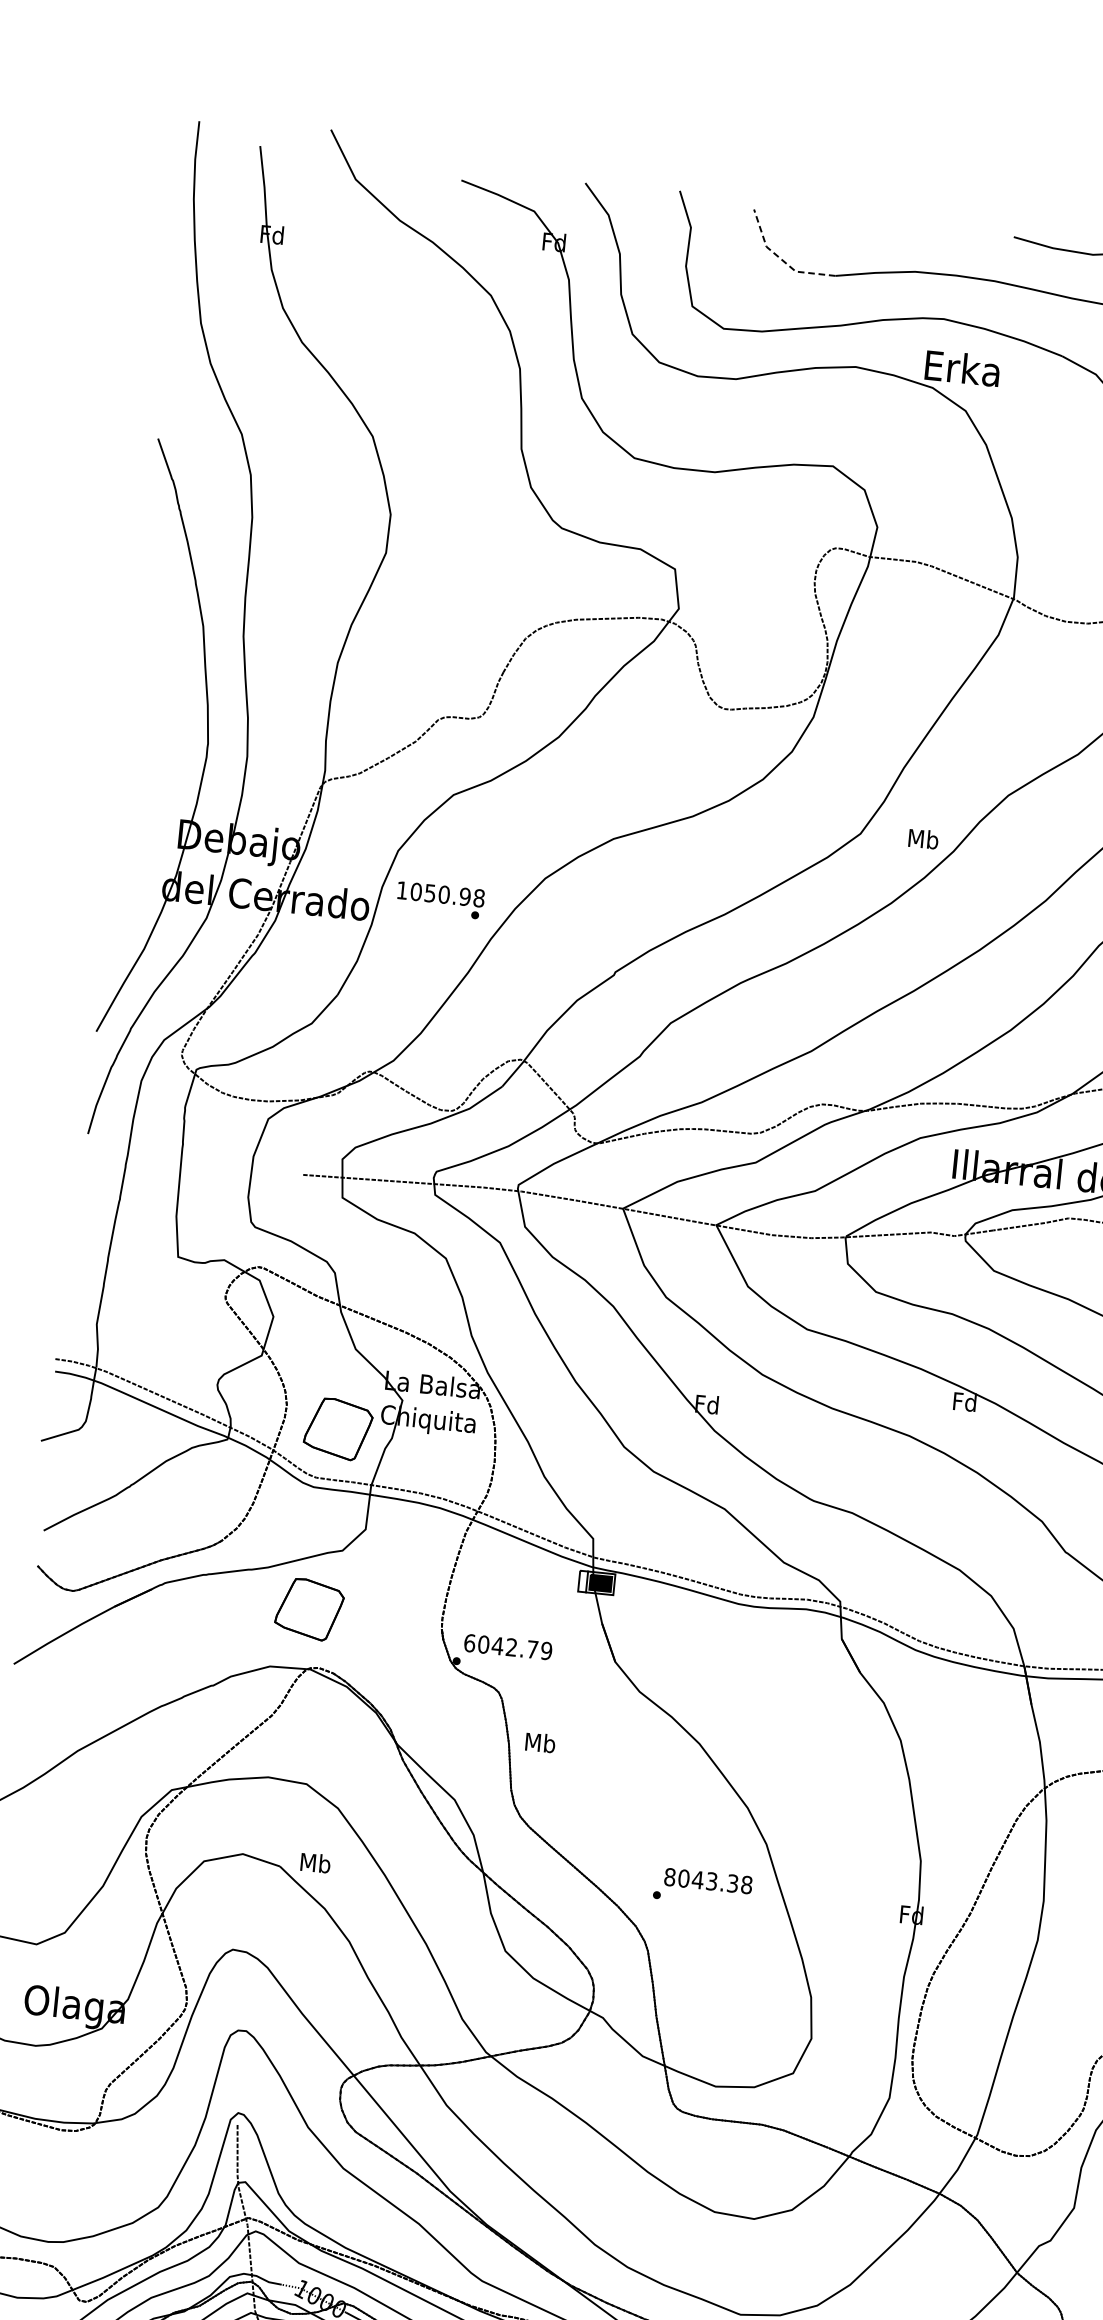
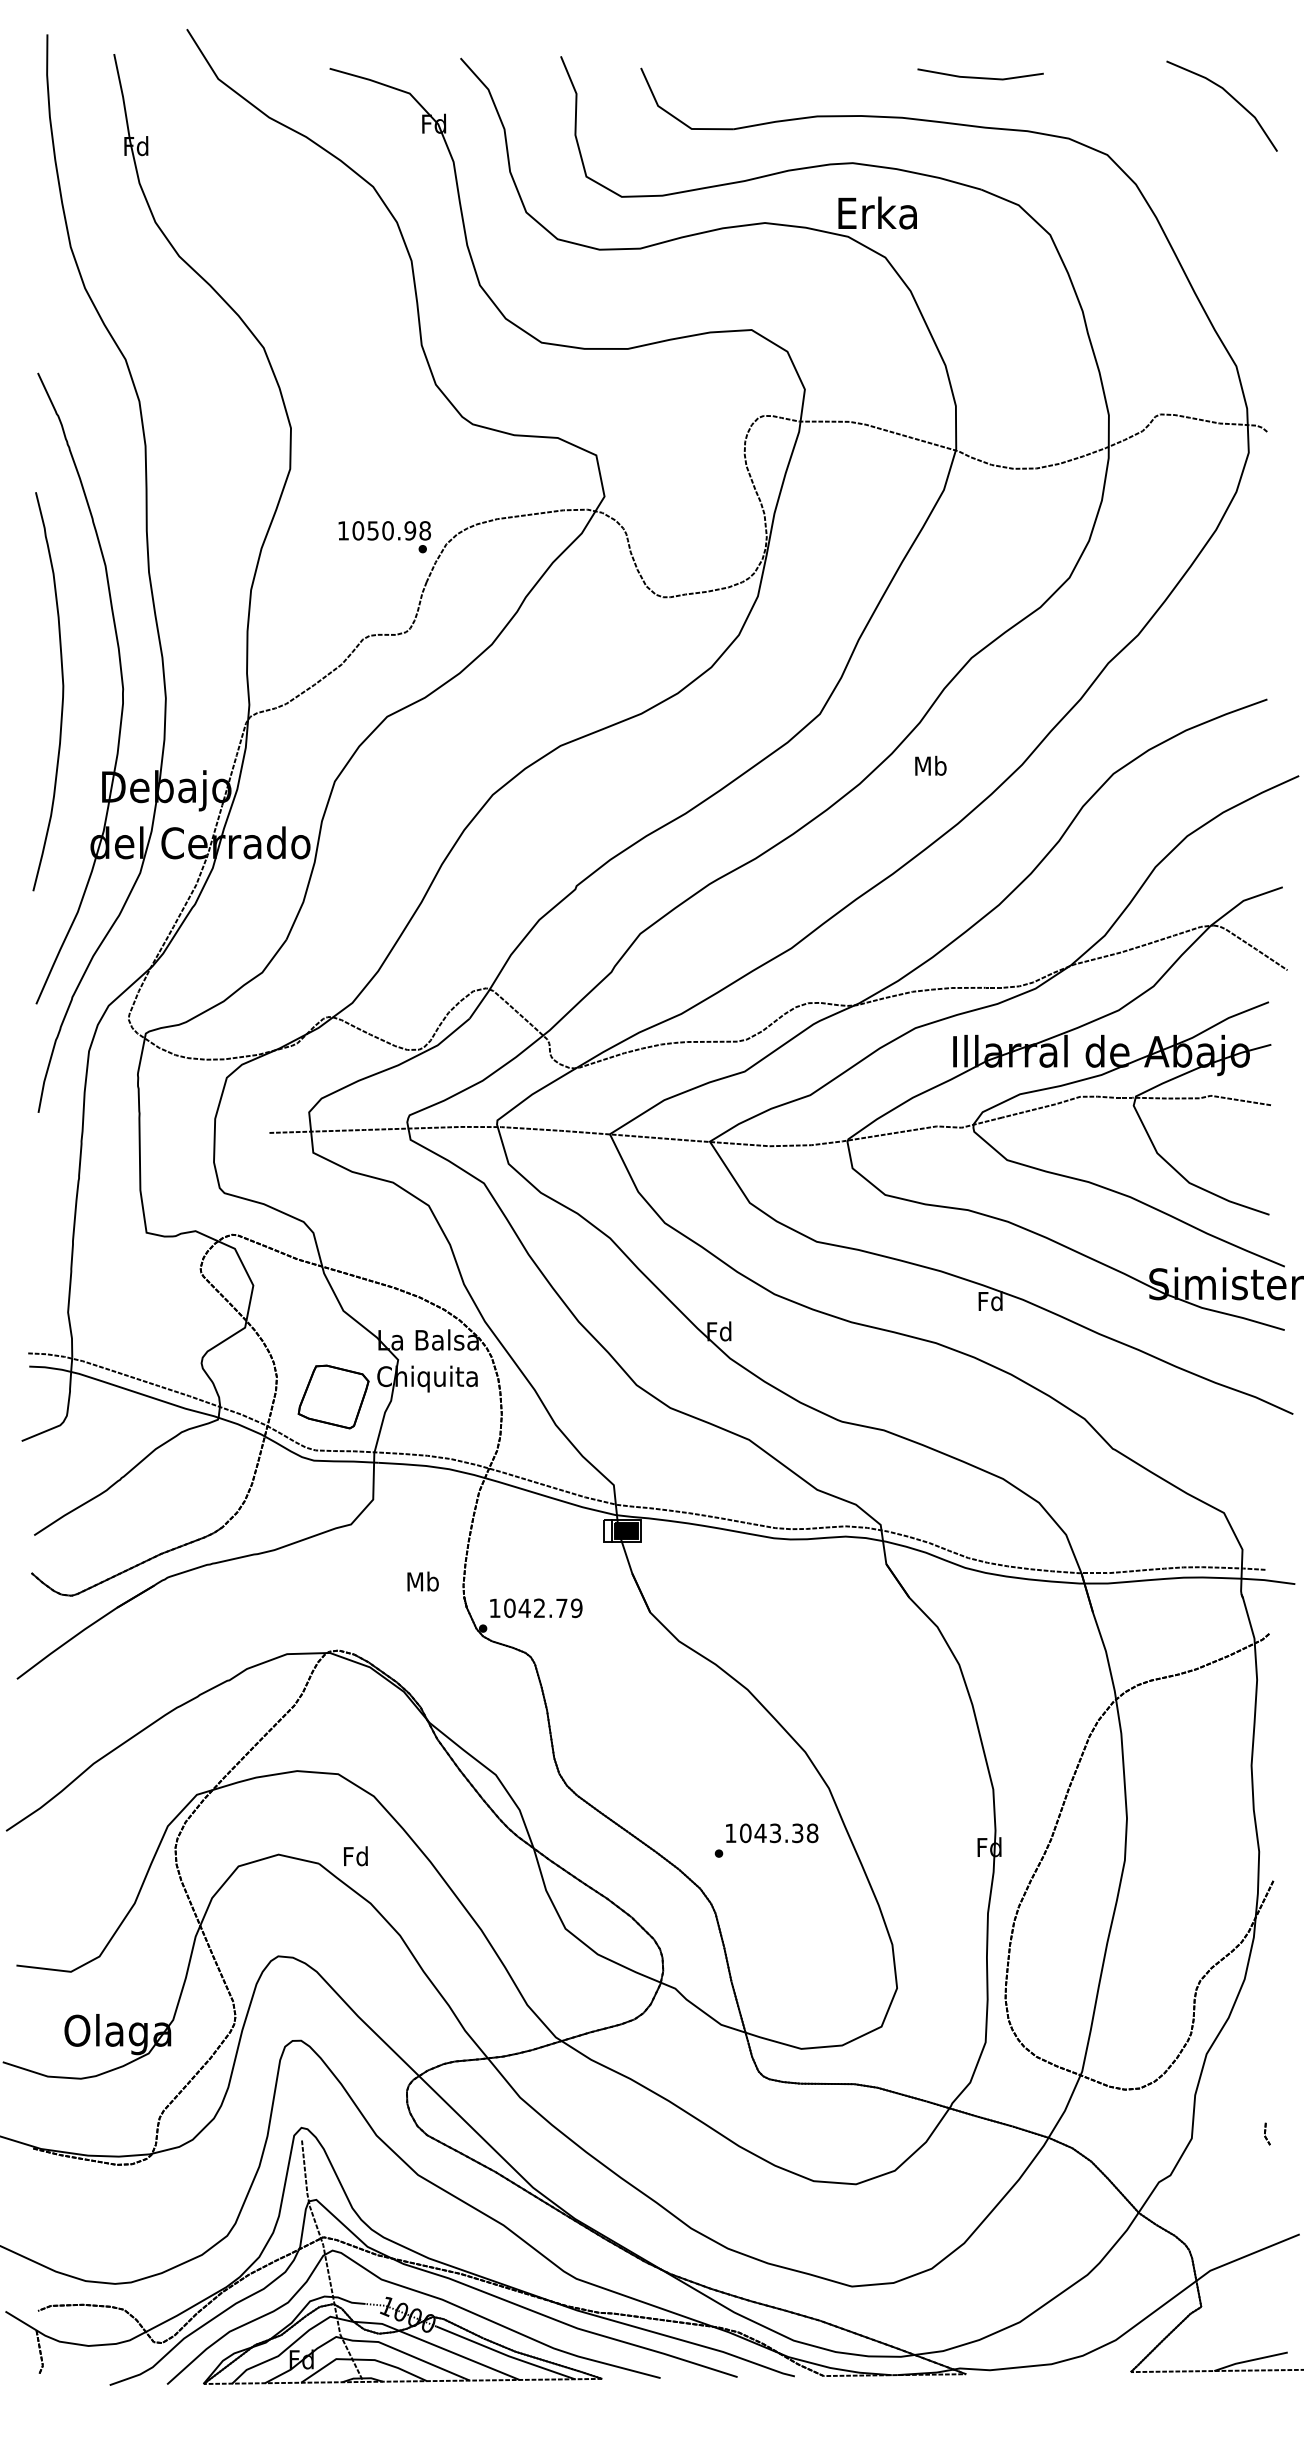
line: (781, 259) -> (675, 117), dashed -> solid
curve: (150, 740) -> (62, 691), added
text: (923, 838) -> (930, 765), moved
text: (440, 900) -> (384, 537), moved
part: (309, 1609) -> (322, 1589), removed
text: (469, 1643) -> (494, 1608), 6042.79 -> 1042.79
text: (539, 1742) -> (422, 1581), moved
text: (314, 1863) -> (355, 1856), Mb -> Fd
text: (669, 1877) -> (730, 1833), 8043.38 -> 1043.38

